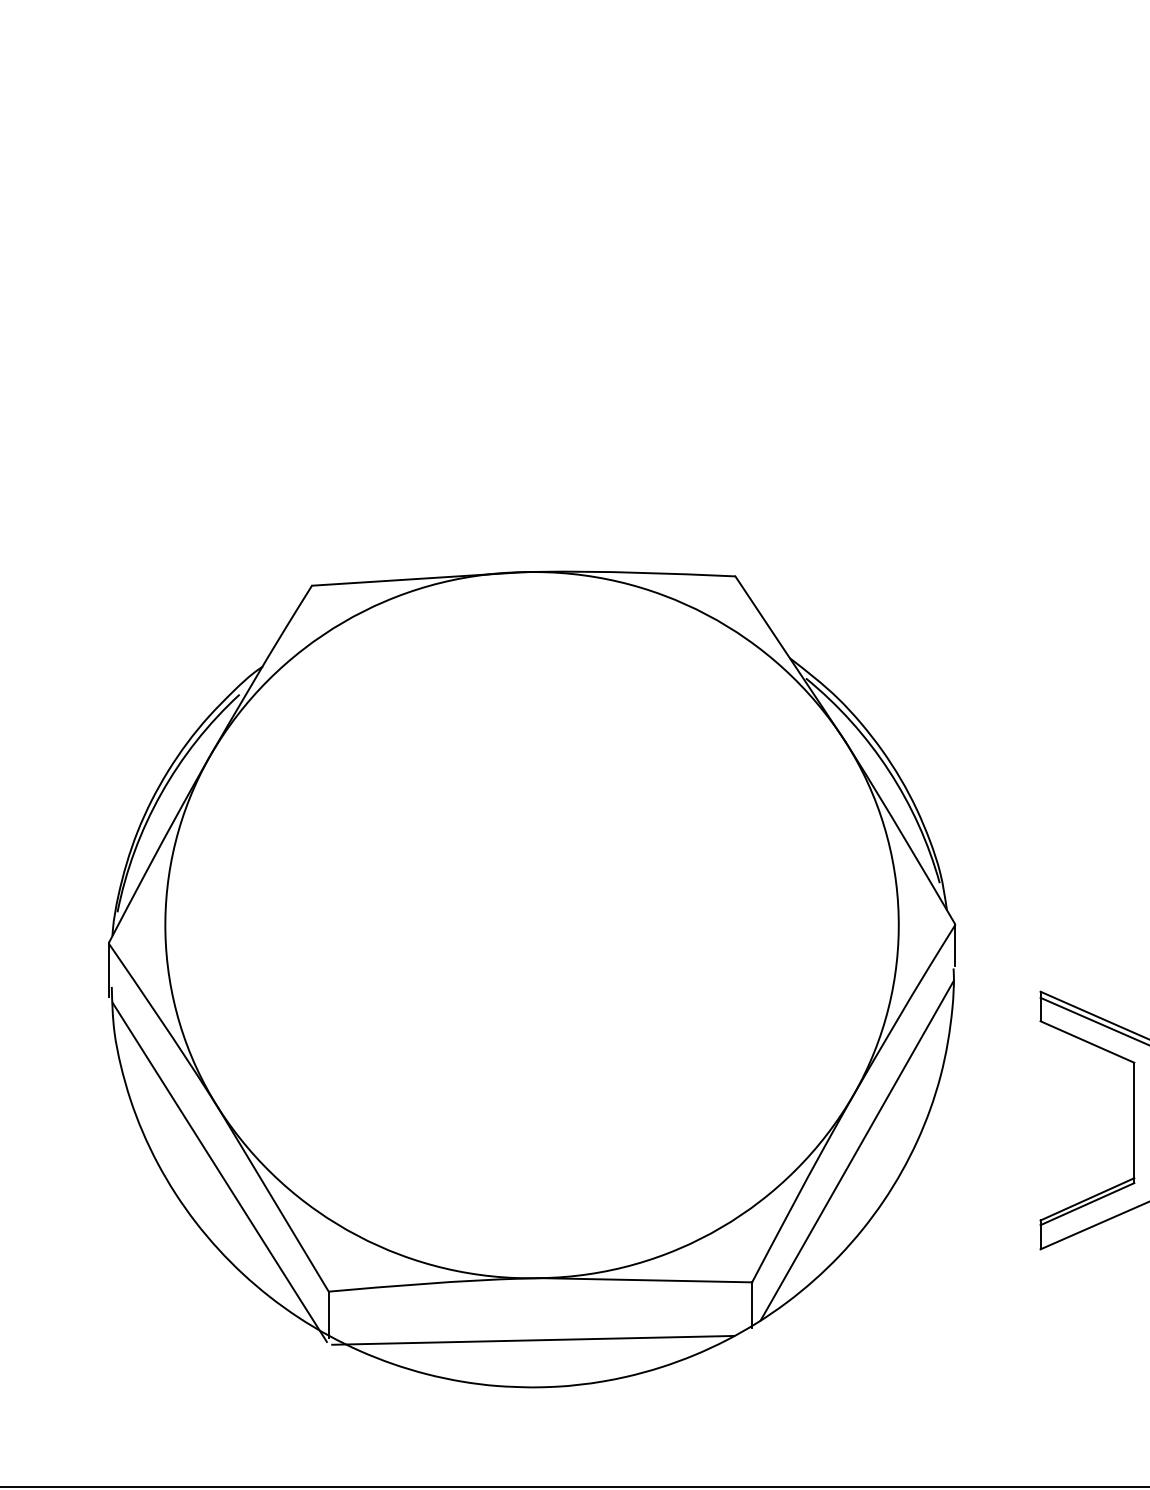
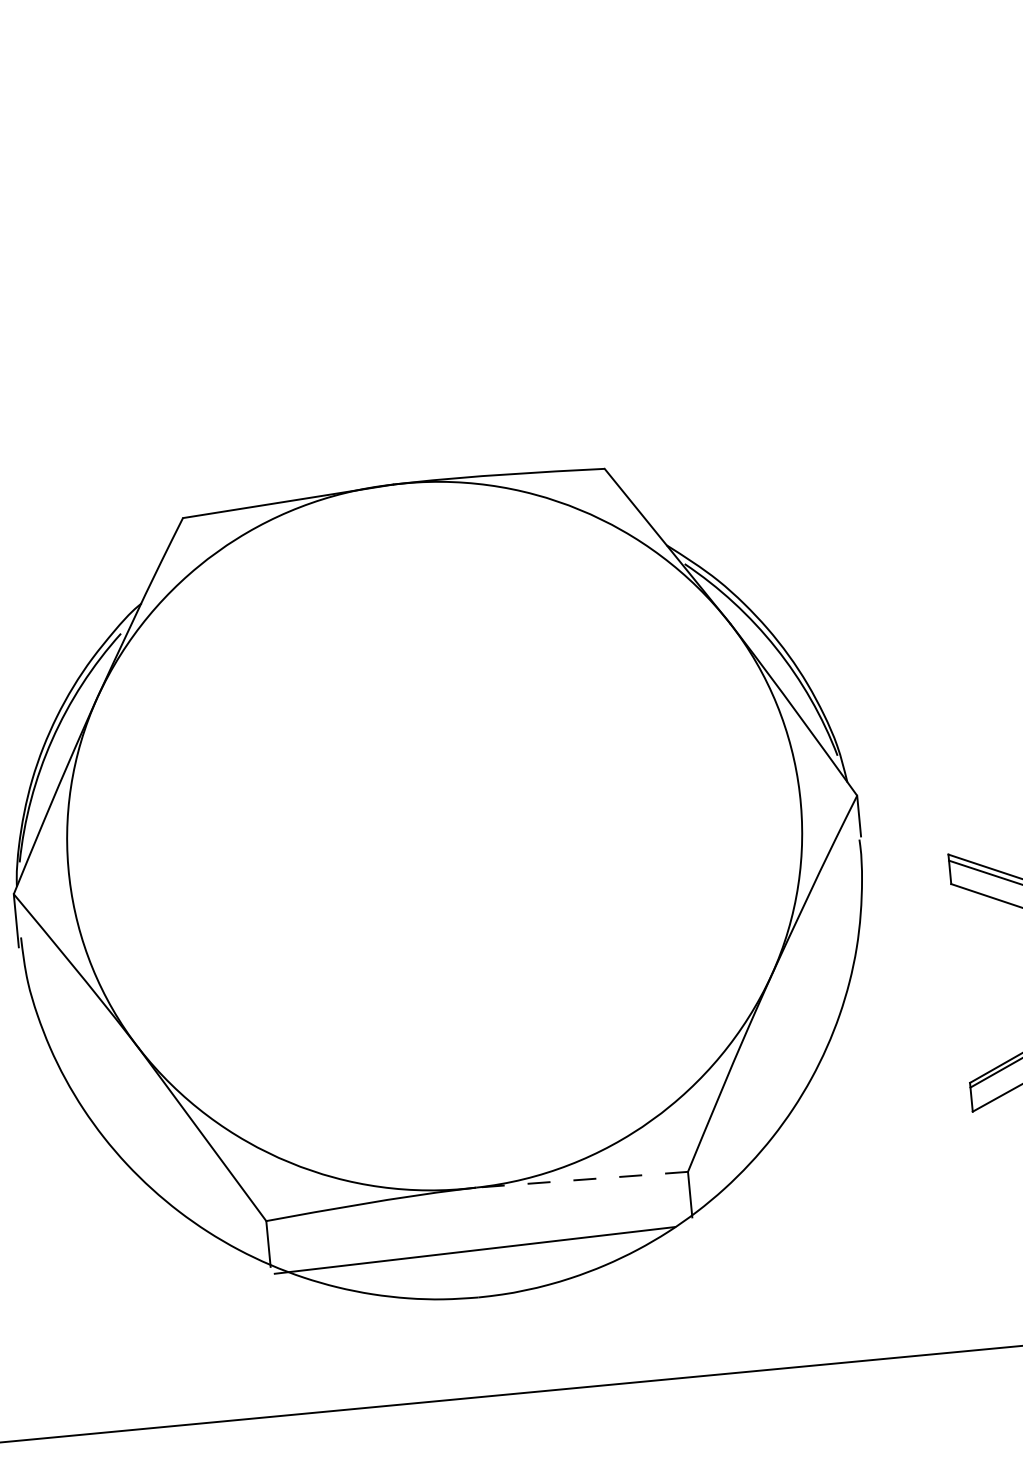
line: (856, 1150) -> (779, 1030), removed
line: (219, 1172) -> (146, 1112), removed
line: (646, 1280) -> (582, 1179), solid -> dashed

